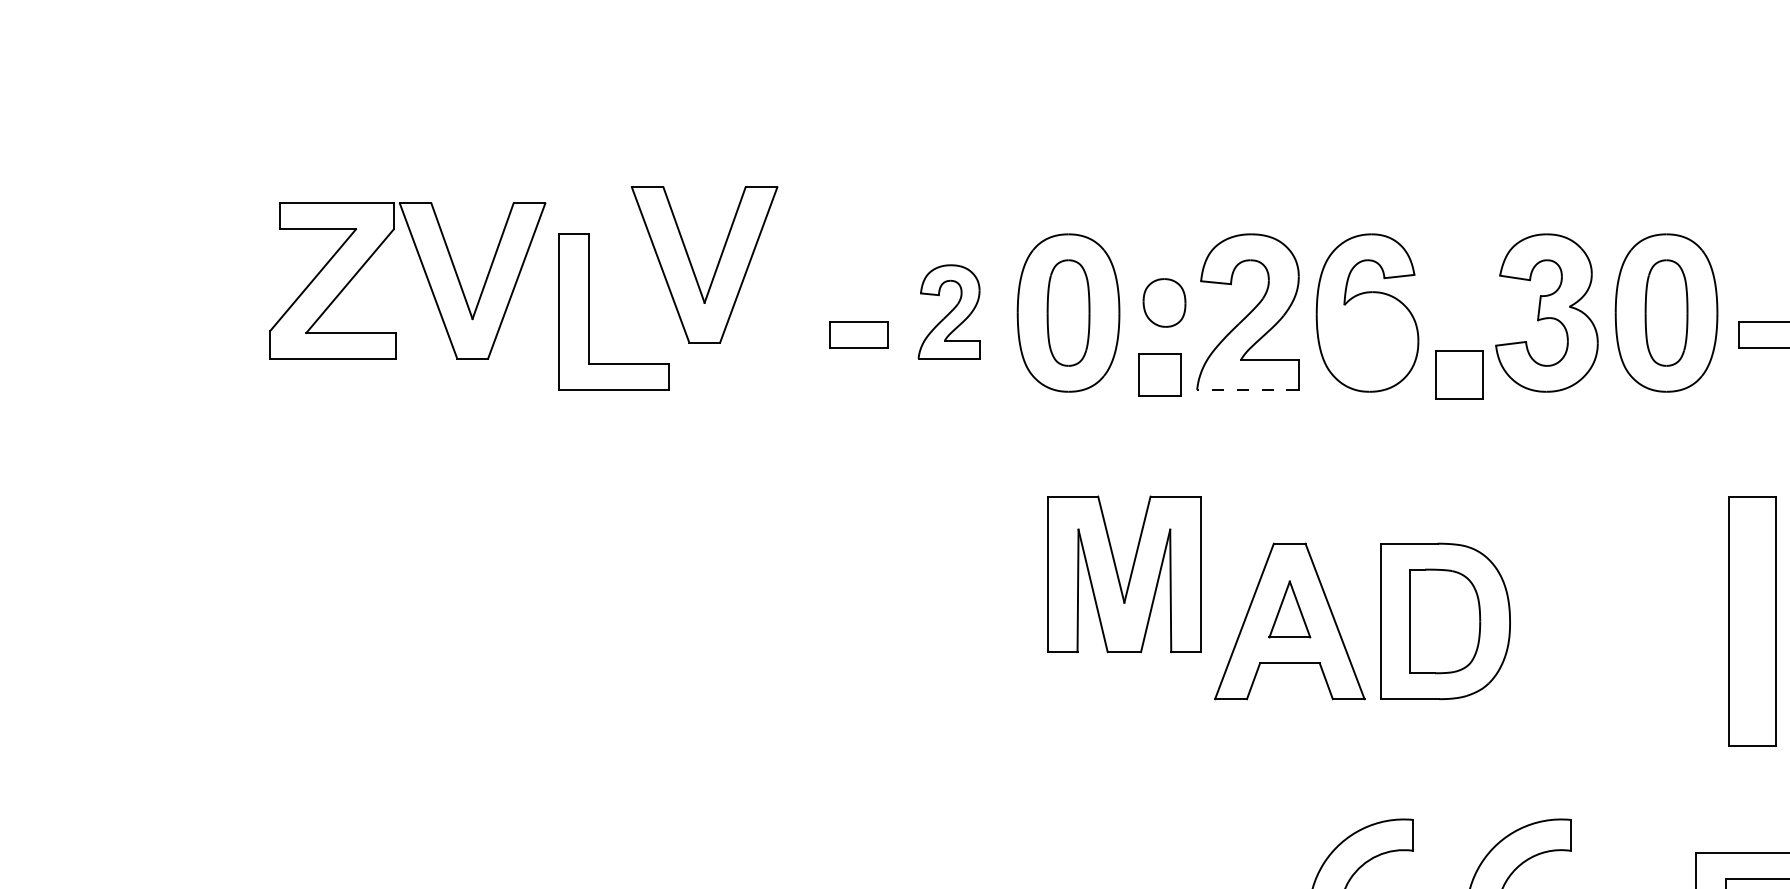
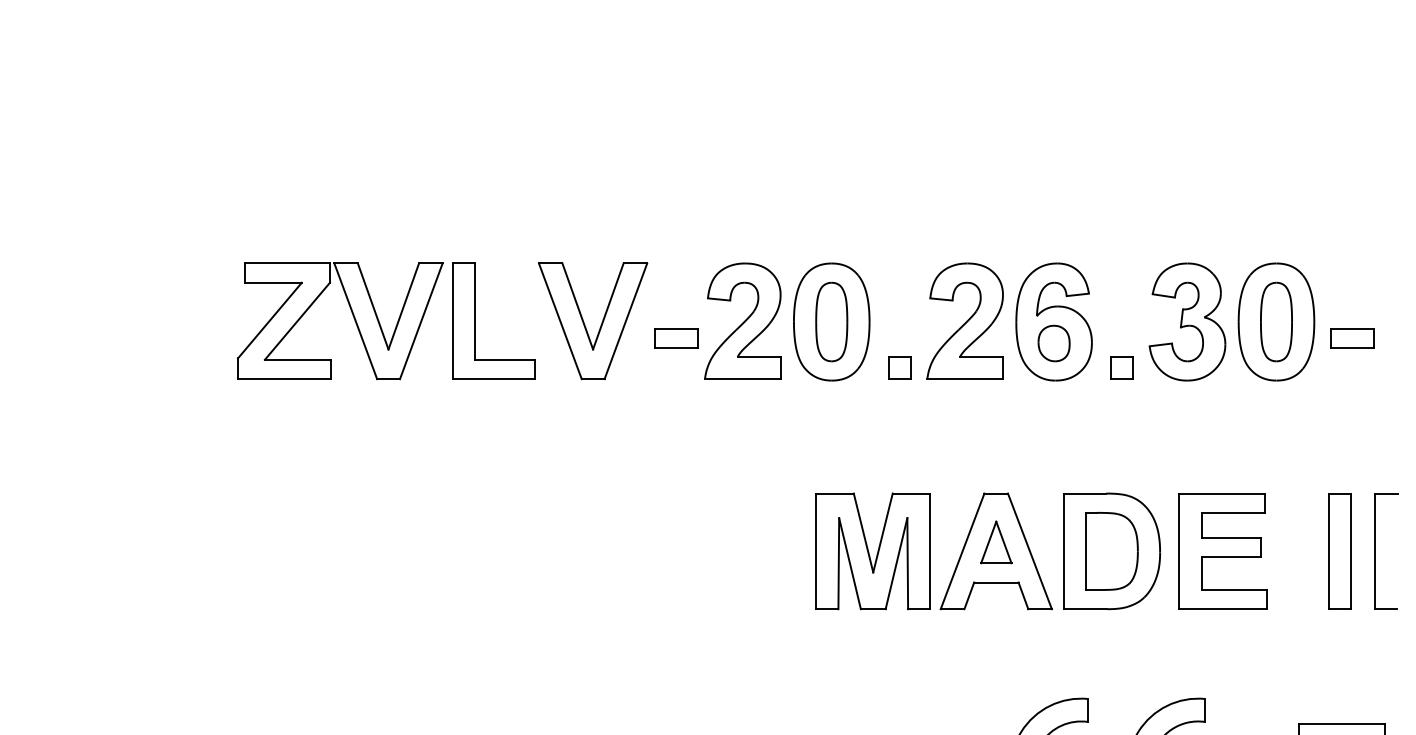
part: (715, 266) -> (601, 322), moved
part: (425, 277) -> (353, 318), moved
part: (1163, 302) -> (1053, 343), moved
part: (948, 310) -> (742, 320), size x1.67
part: (1159, 374) -> (899, 367), size x0.71
part: (1458, 374) -> (1121, 367), size x0.62
line: (1248, 390) -> (965, 379), dashed -> solid
part: (1123, 574) -> (872, 551), moved
part: (1593, 621) -> (1222, 551), added
part: (1751, 621) -> (1339, 551), size x0.62

